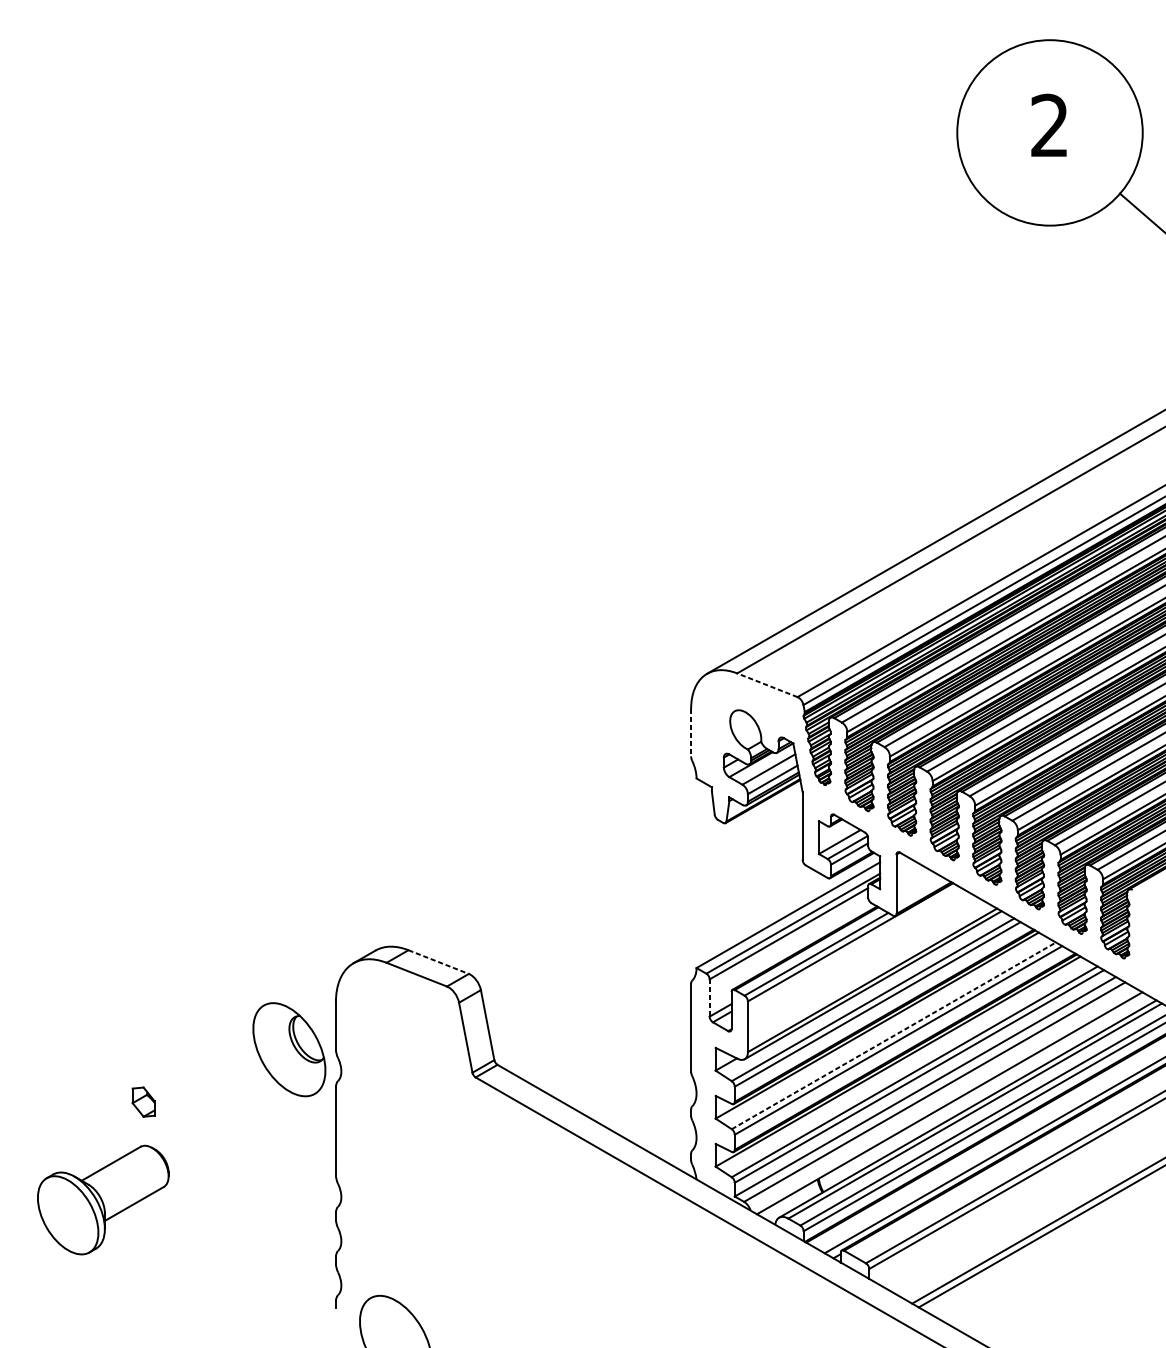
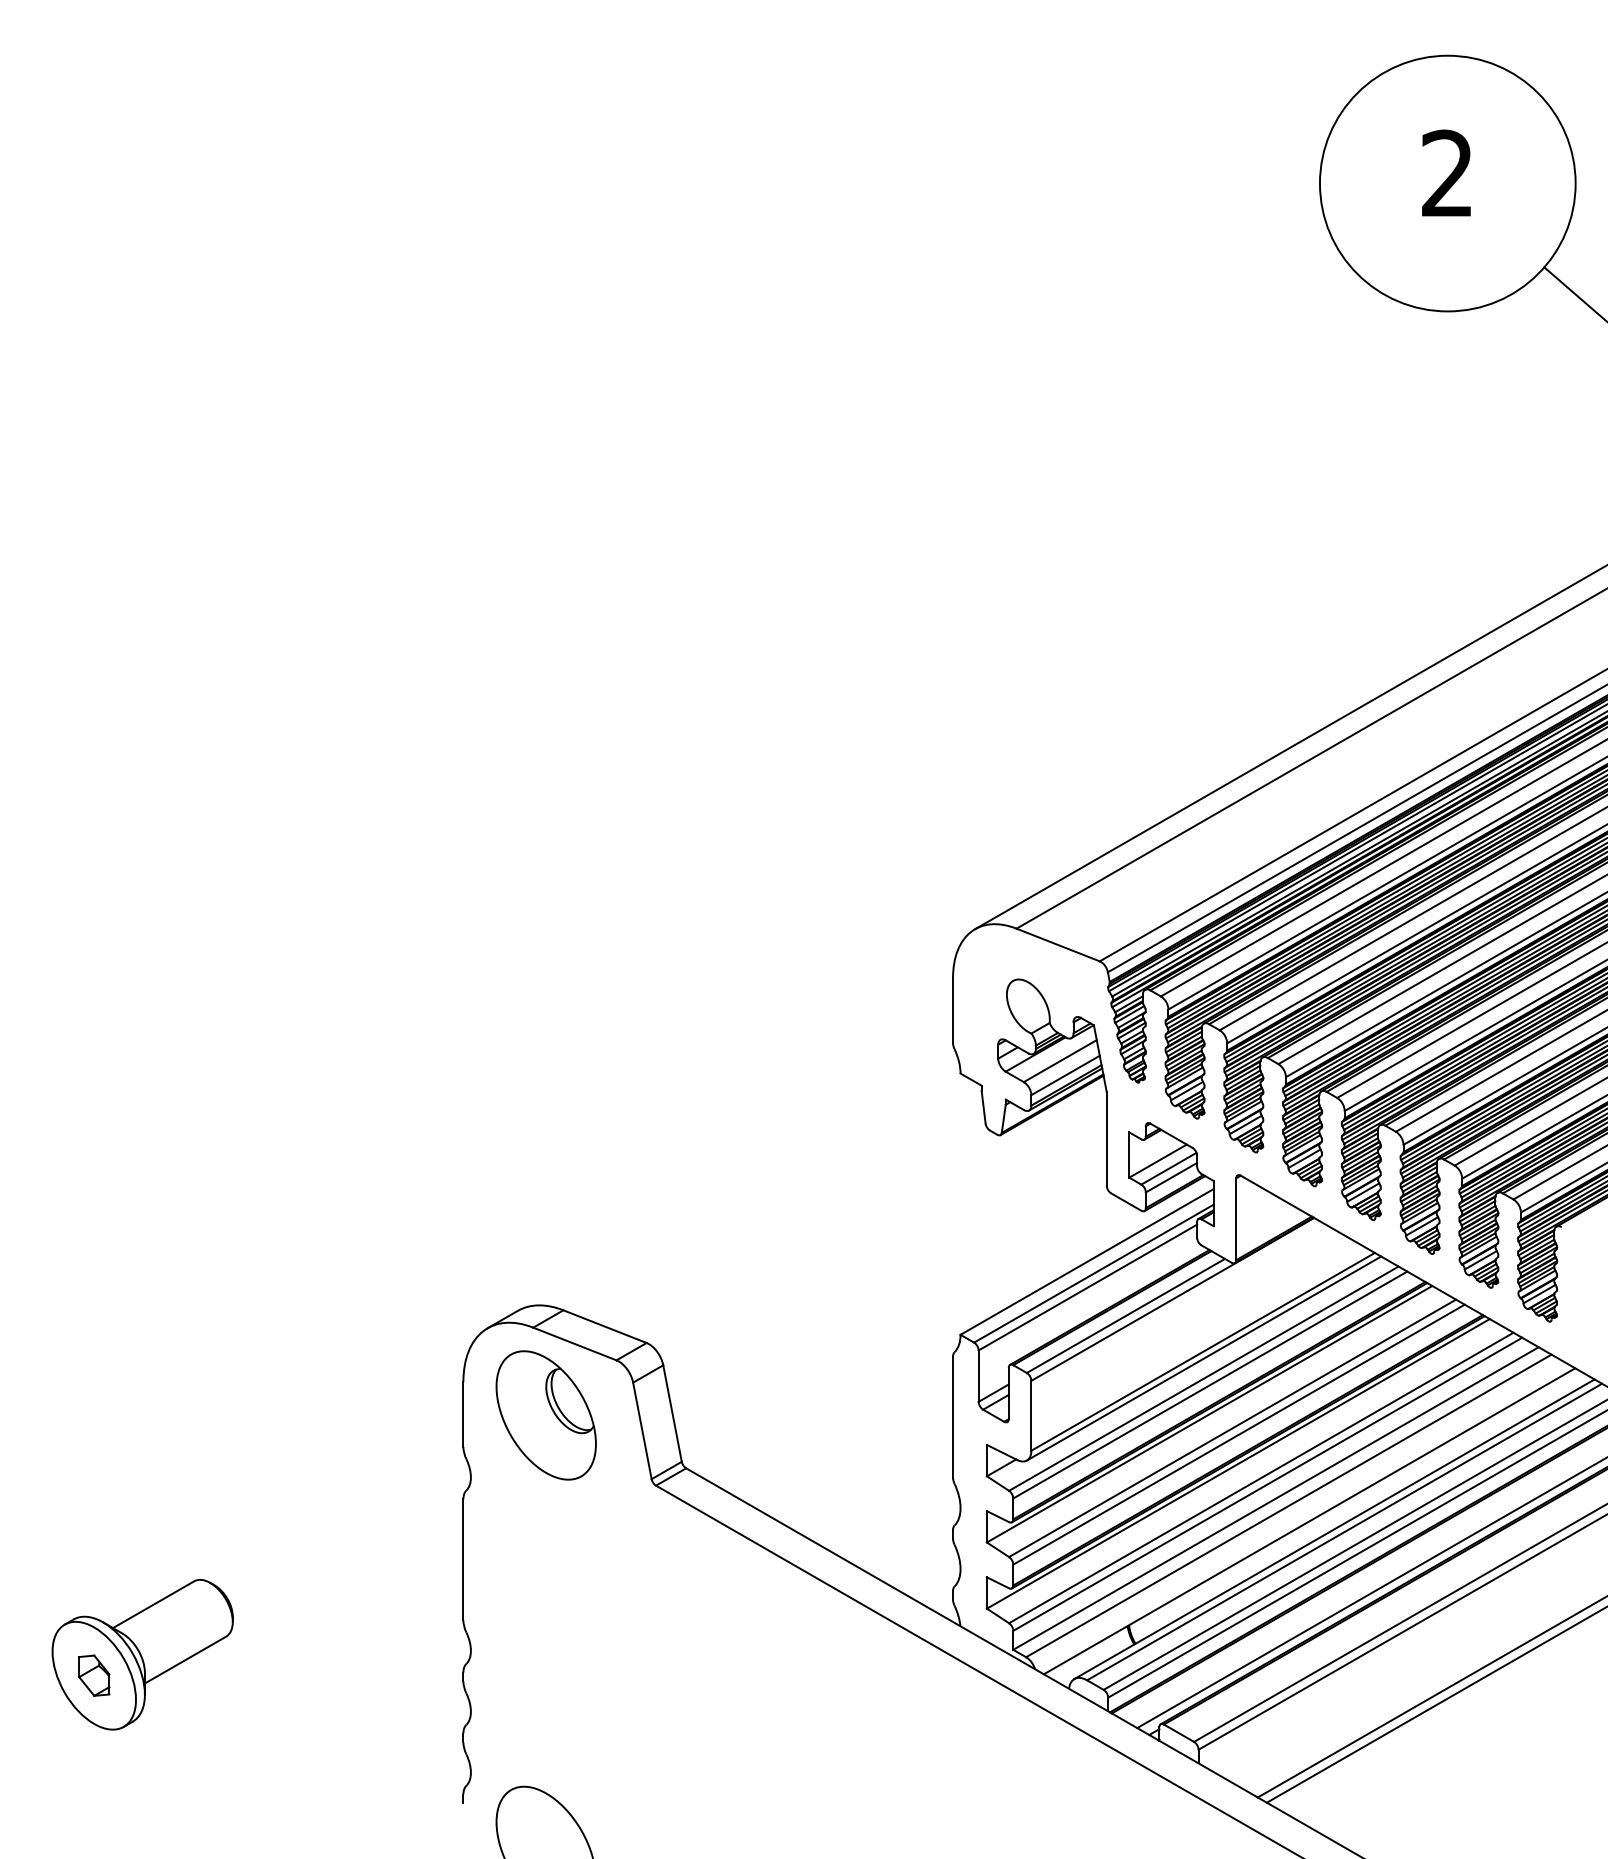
line: (767, 685) -> (1058, 945), dashed -> solid
line: (691, 733) -> (953, 1011), dashed -> solid
line: (439, 961) -> (605, 1326), dashed -> solid
line: (709, 998) -> (978, 1376), dashed -> solid
line: (893, 1035) -> (1232, 1428), dashed -> solid
part: (288, 1049) -> (545, 1415), moved
part: (143, 1101) -> (94, 1675), moved

